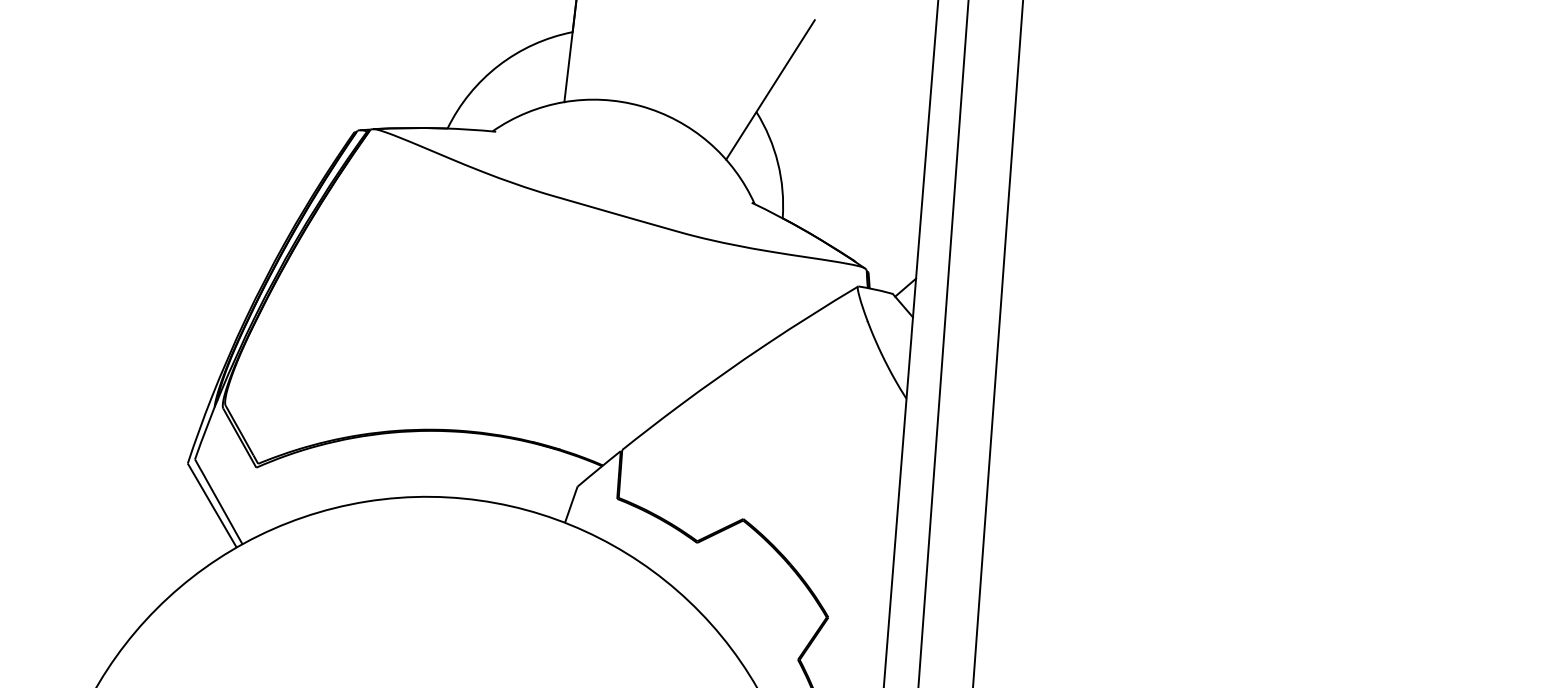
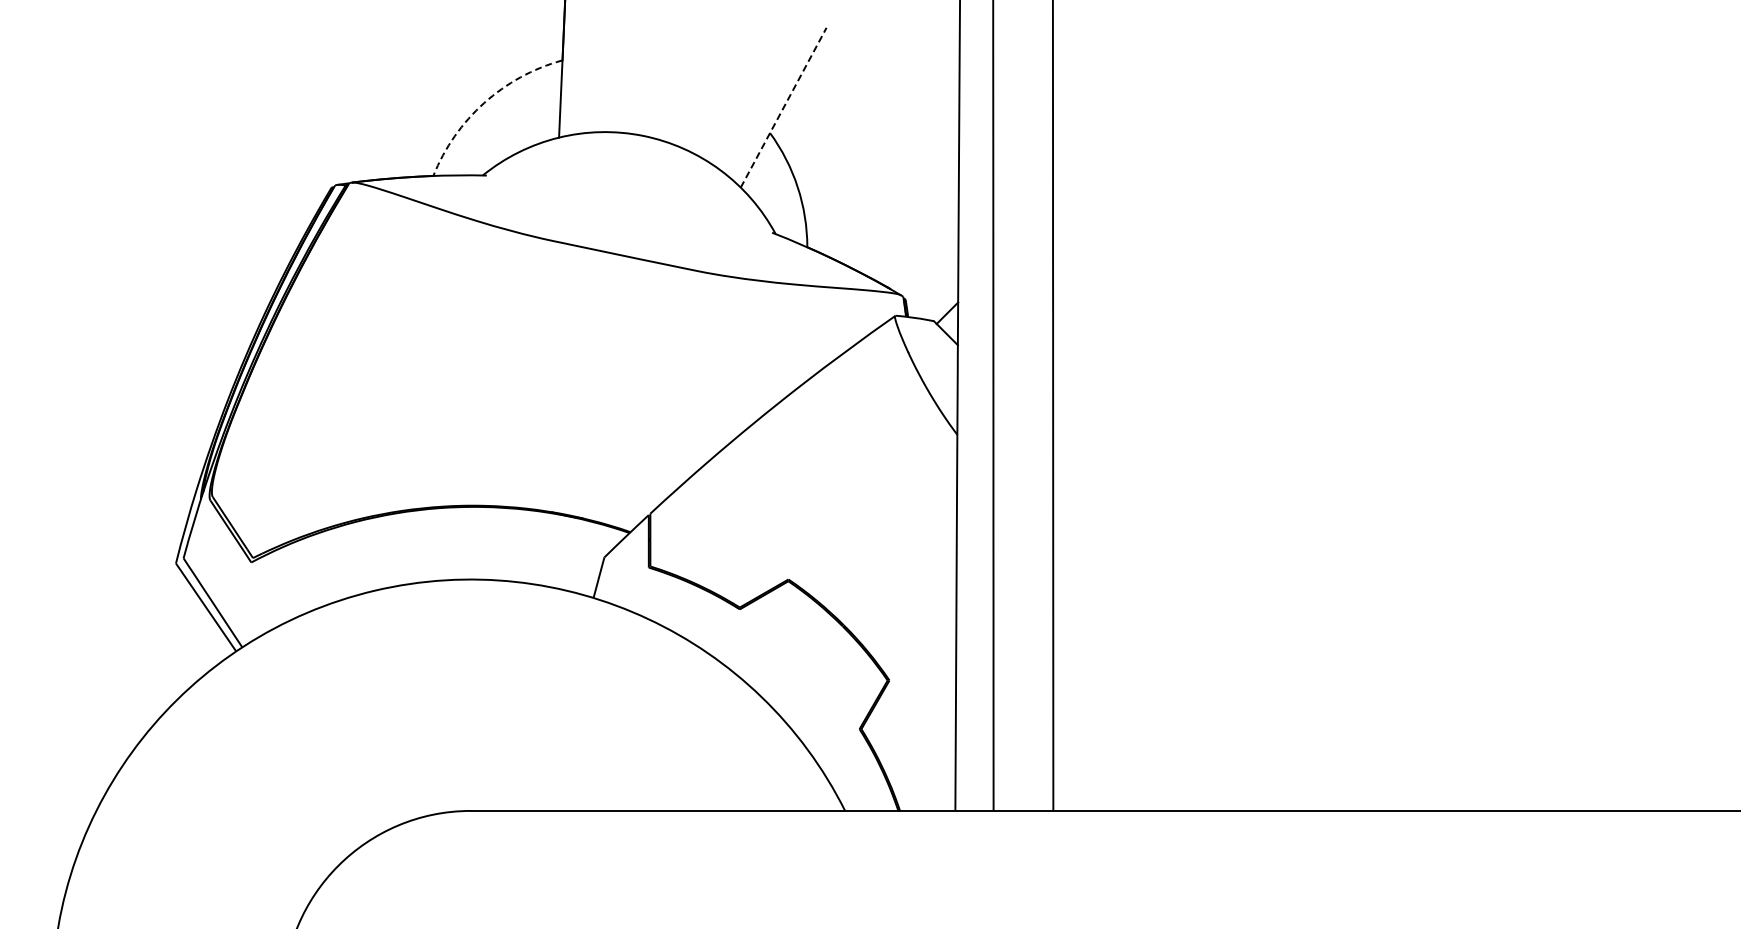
arc: (498, 65) -> (484, 102), solid -> dashed
line: (770, 89) -> (783, 107), solid -> dashed

